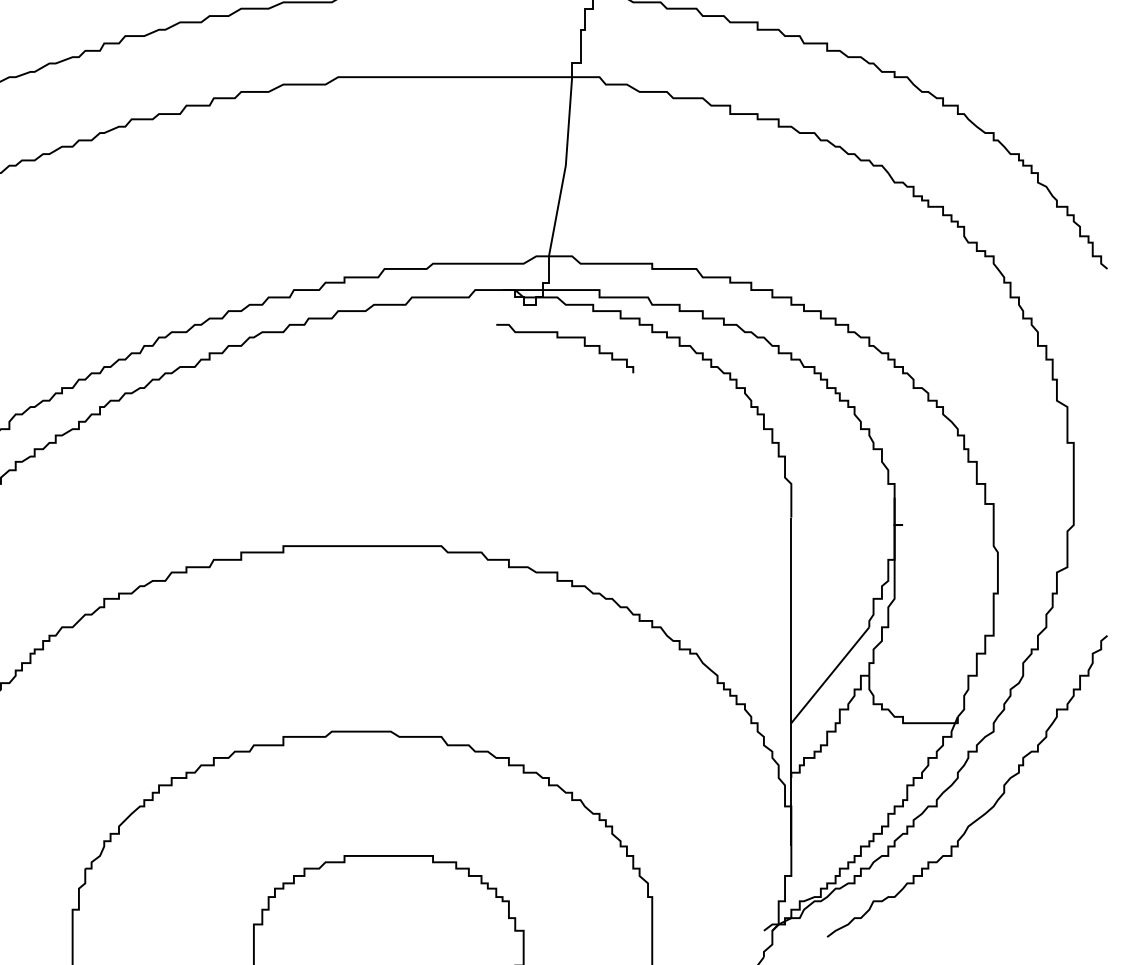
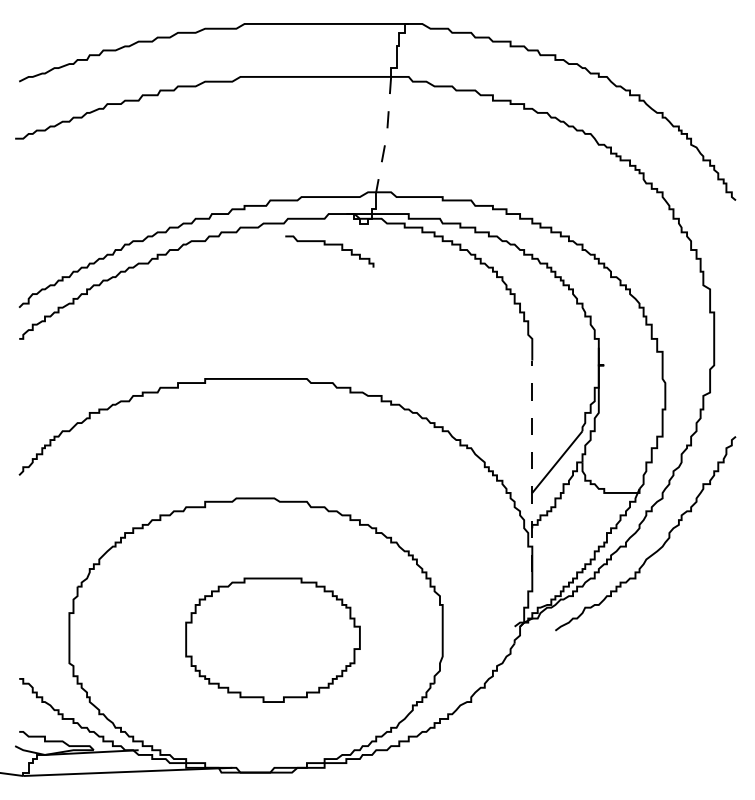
line: (564, 166) -> (386, 134), solid -> dashed
curve: (564, 338) -> (329, 245), moved
line: (791, 682) -> (532, 466), solid -> dashed

